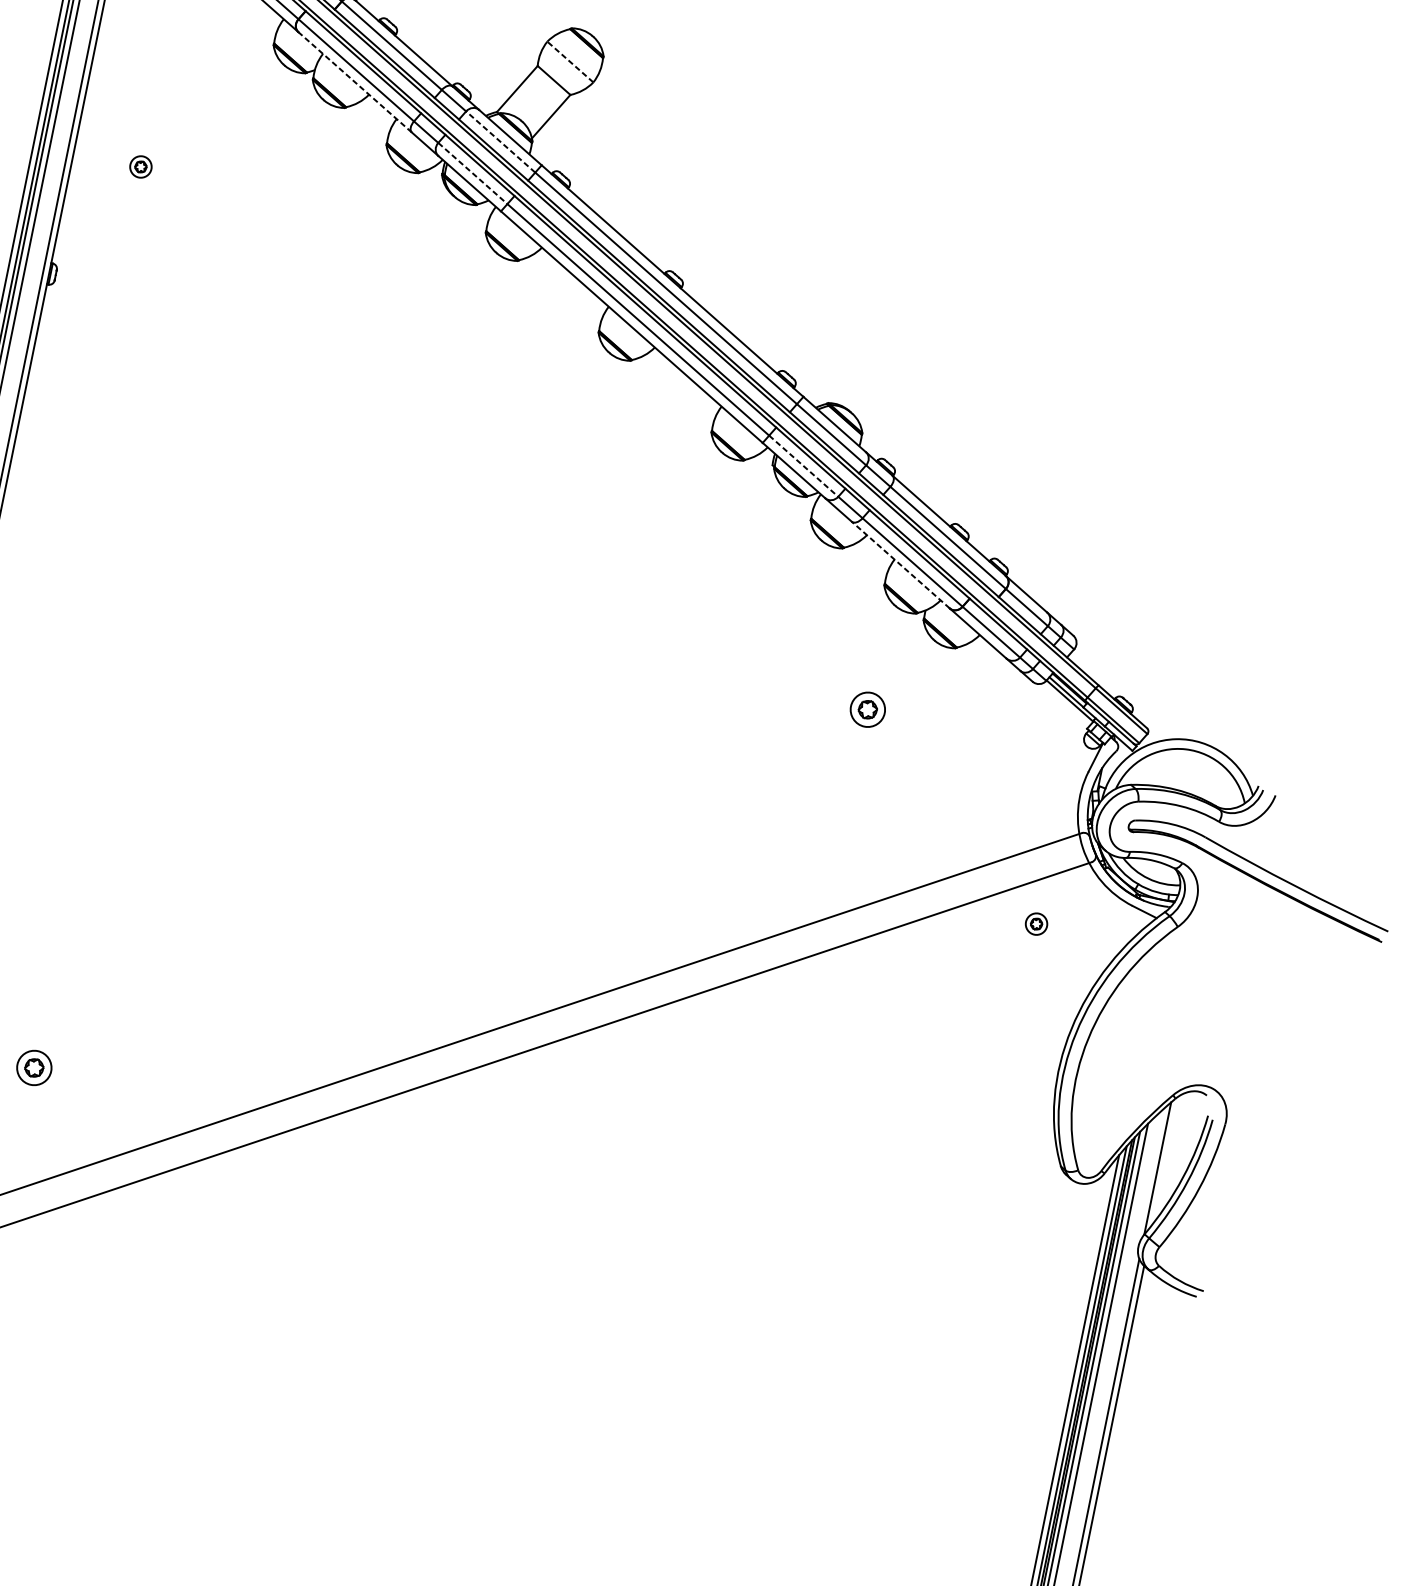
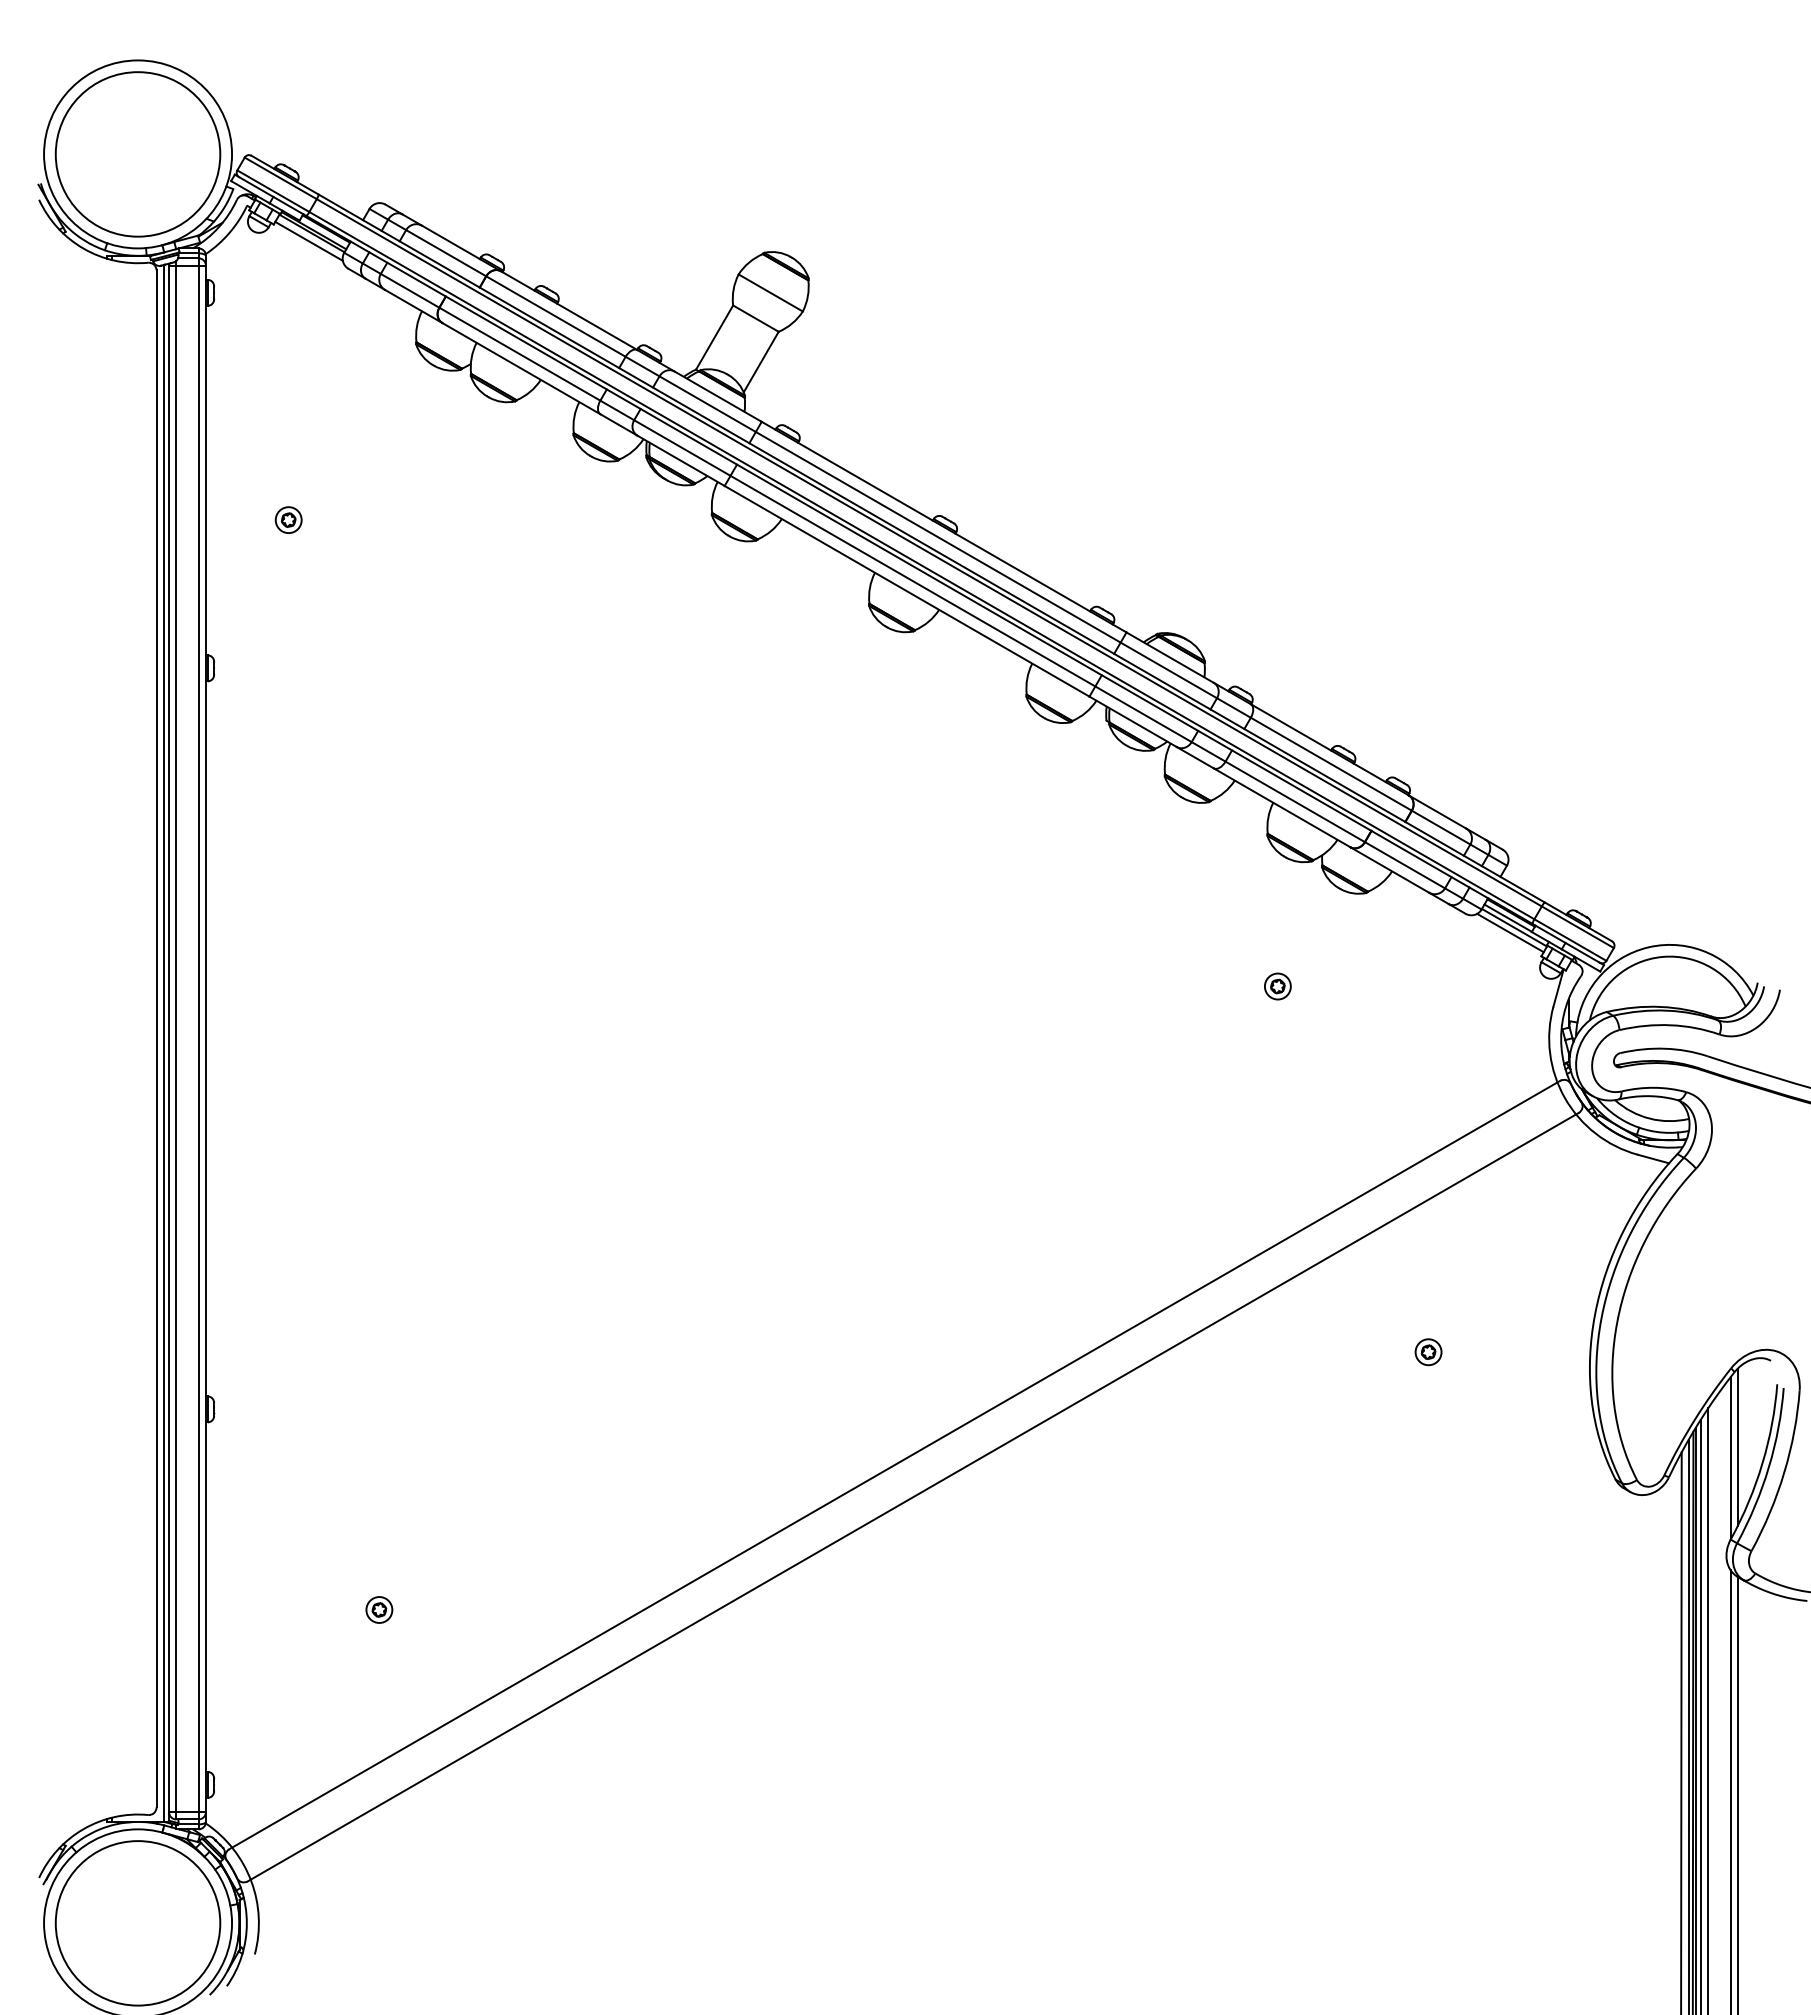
line: (570, 61) -> (770, 292), dashed -> solid
line: (354, 82) -> (520, 368), dashed -> solid
line: (500, 142) -> (707, 404), dashed -> solid
line: (472, 173) -> (682, 448), dashed -> solid
line: (803, 466) -> (1143, 714), dashed -> solid
line: (900, 564) -> (1281, 807), dashed -> solid
line: (1065, 704) -> (1510, 932), added
part: (867, 709) -> (1277, 986), size x0.62
part: (1036, 924) -> (1428, 1352), moved
part: (34, 1067) -> (379, 1609), size x0.62
line: (1165, 1159) -> (1737, 1446), added

